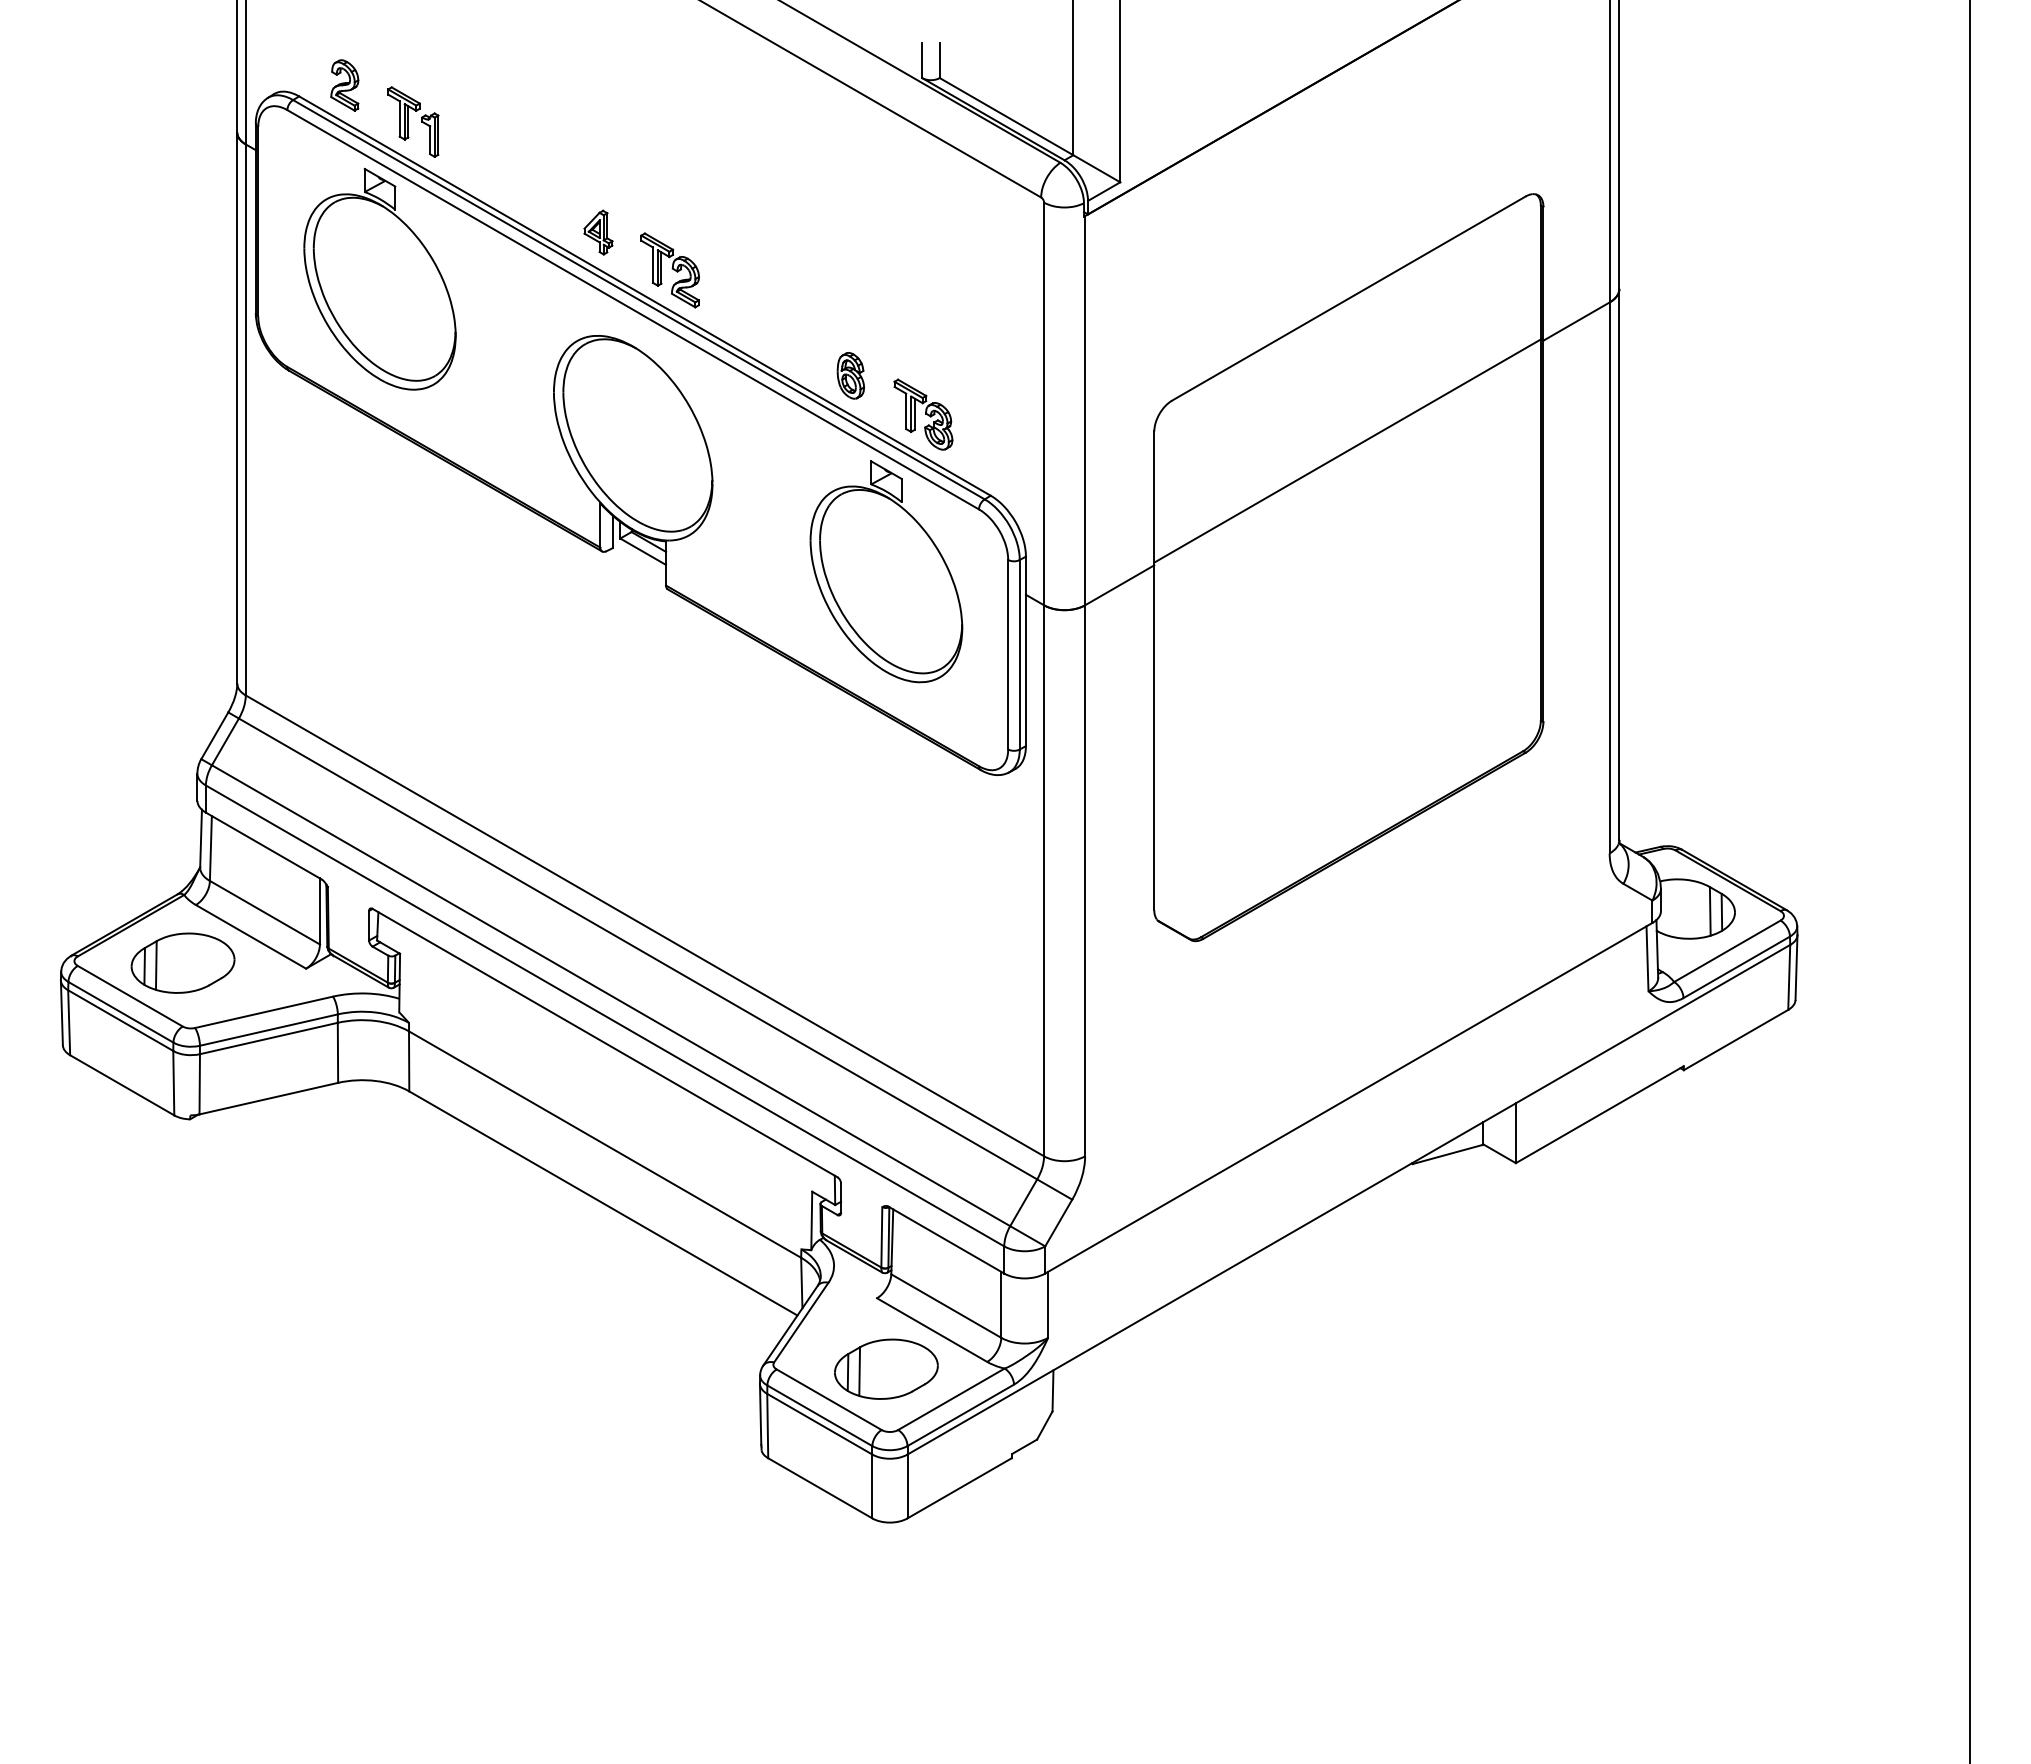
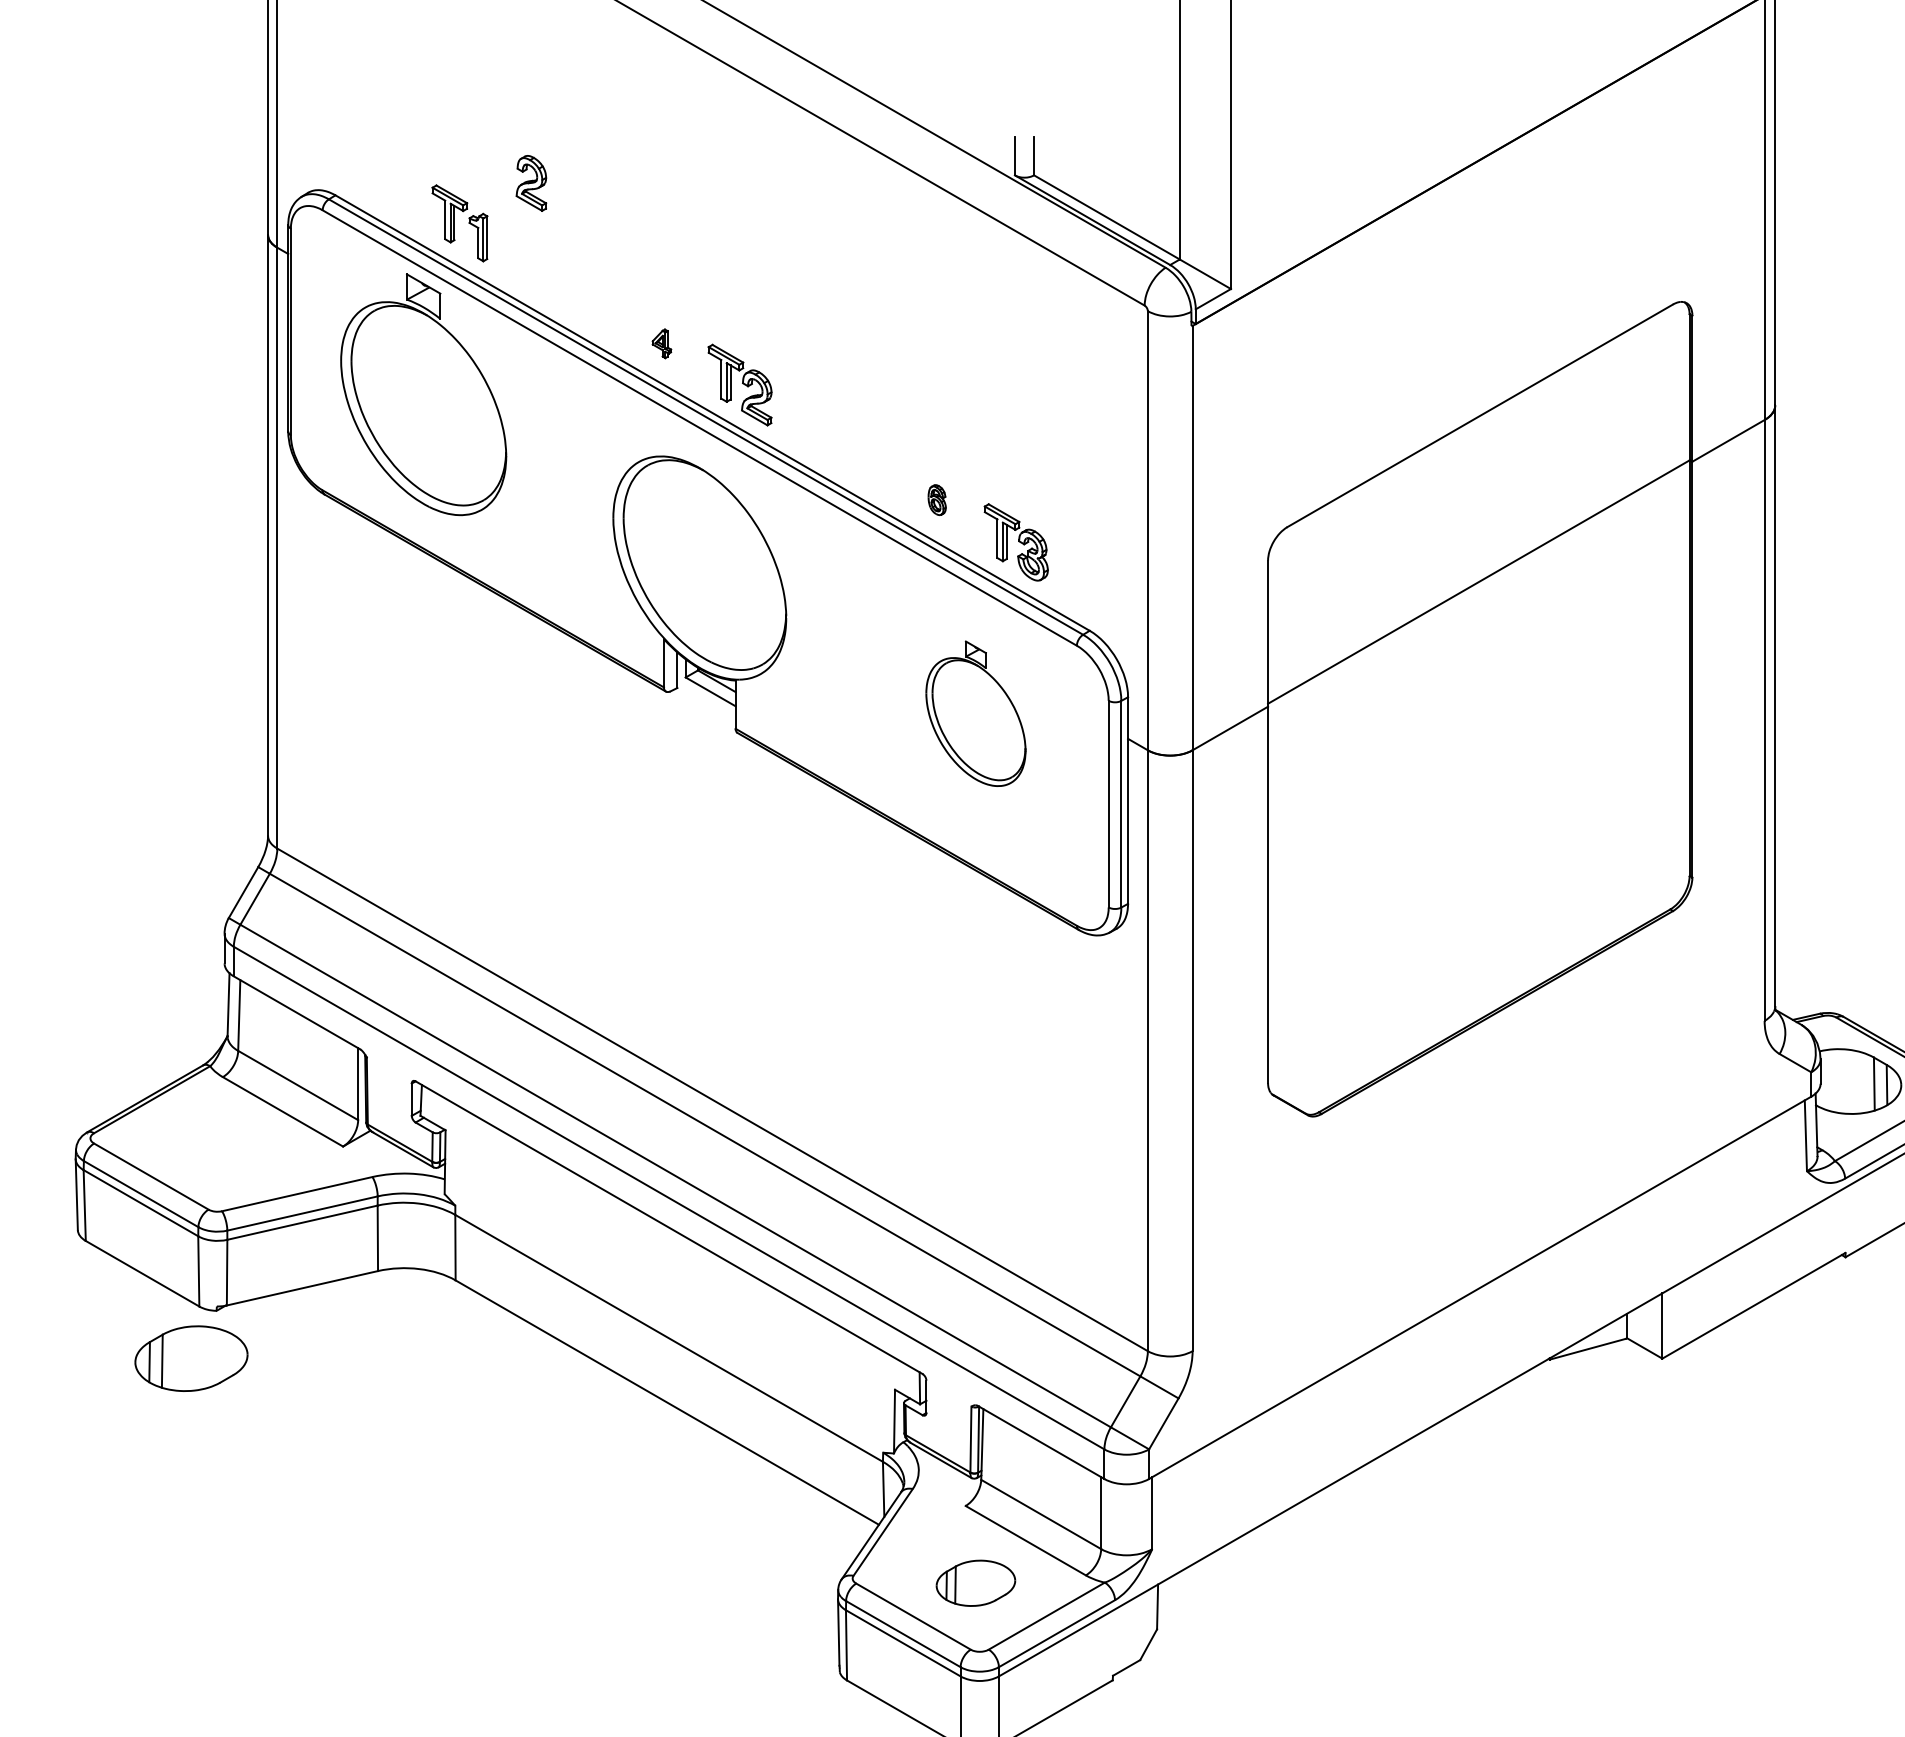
part: (344, 85) -> (531, 183), moved
part: (598, 232) -> (661, 343), size x0.6
part: (850, 375) -> (936, 499), size x0.6
part: (886, 571) -> (976, 713), size x0.6
part: (182, 962) -> (190, 1357), moved
part: (886, 1368) -> (976, 1582), size x0.7

